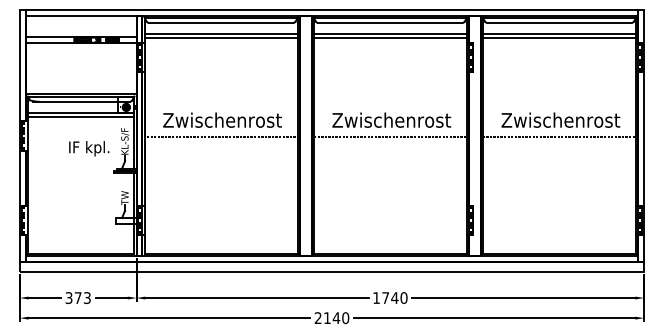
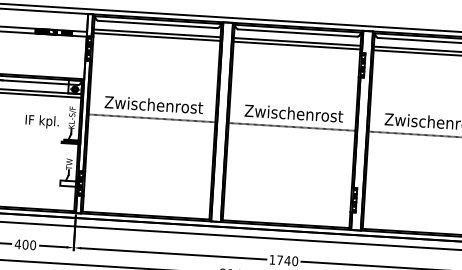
text: (77, 298) -> (24, 245), 373 -> 400

